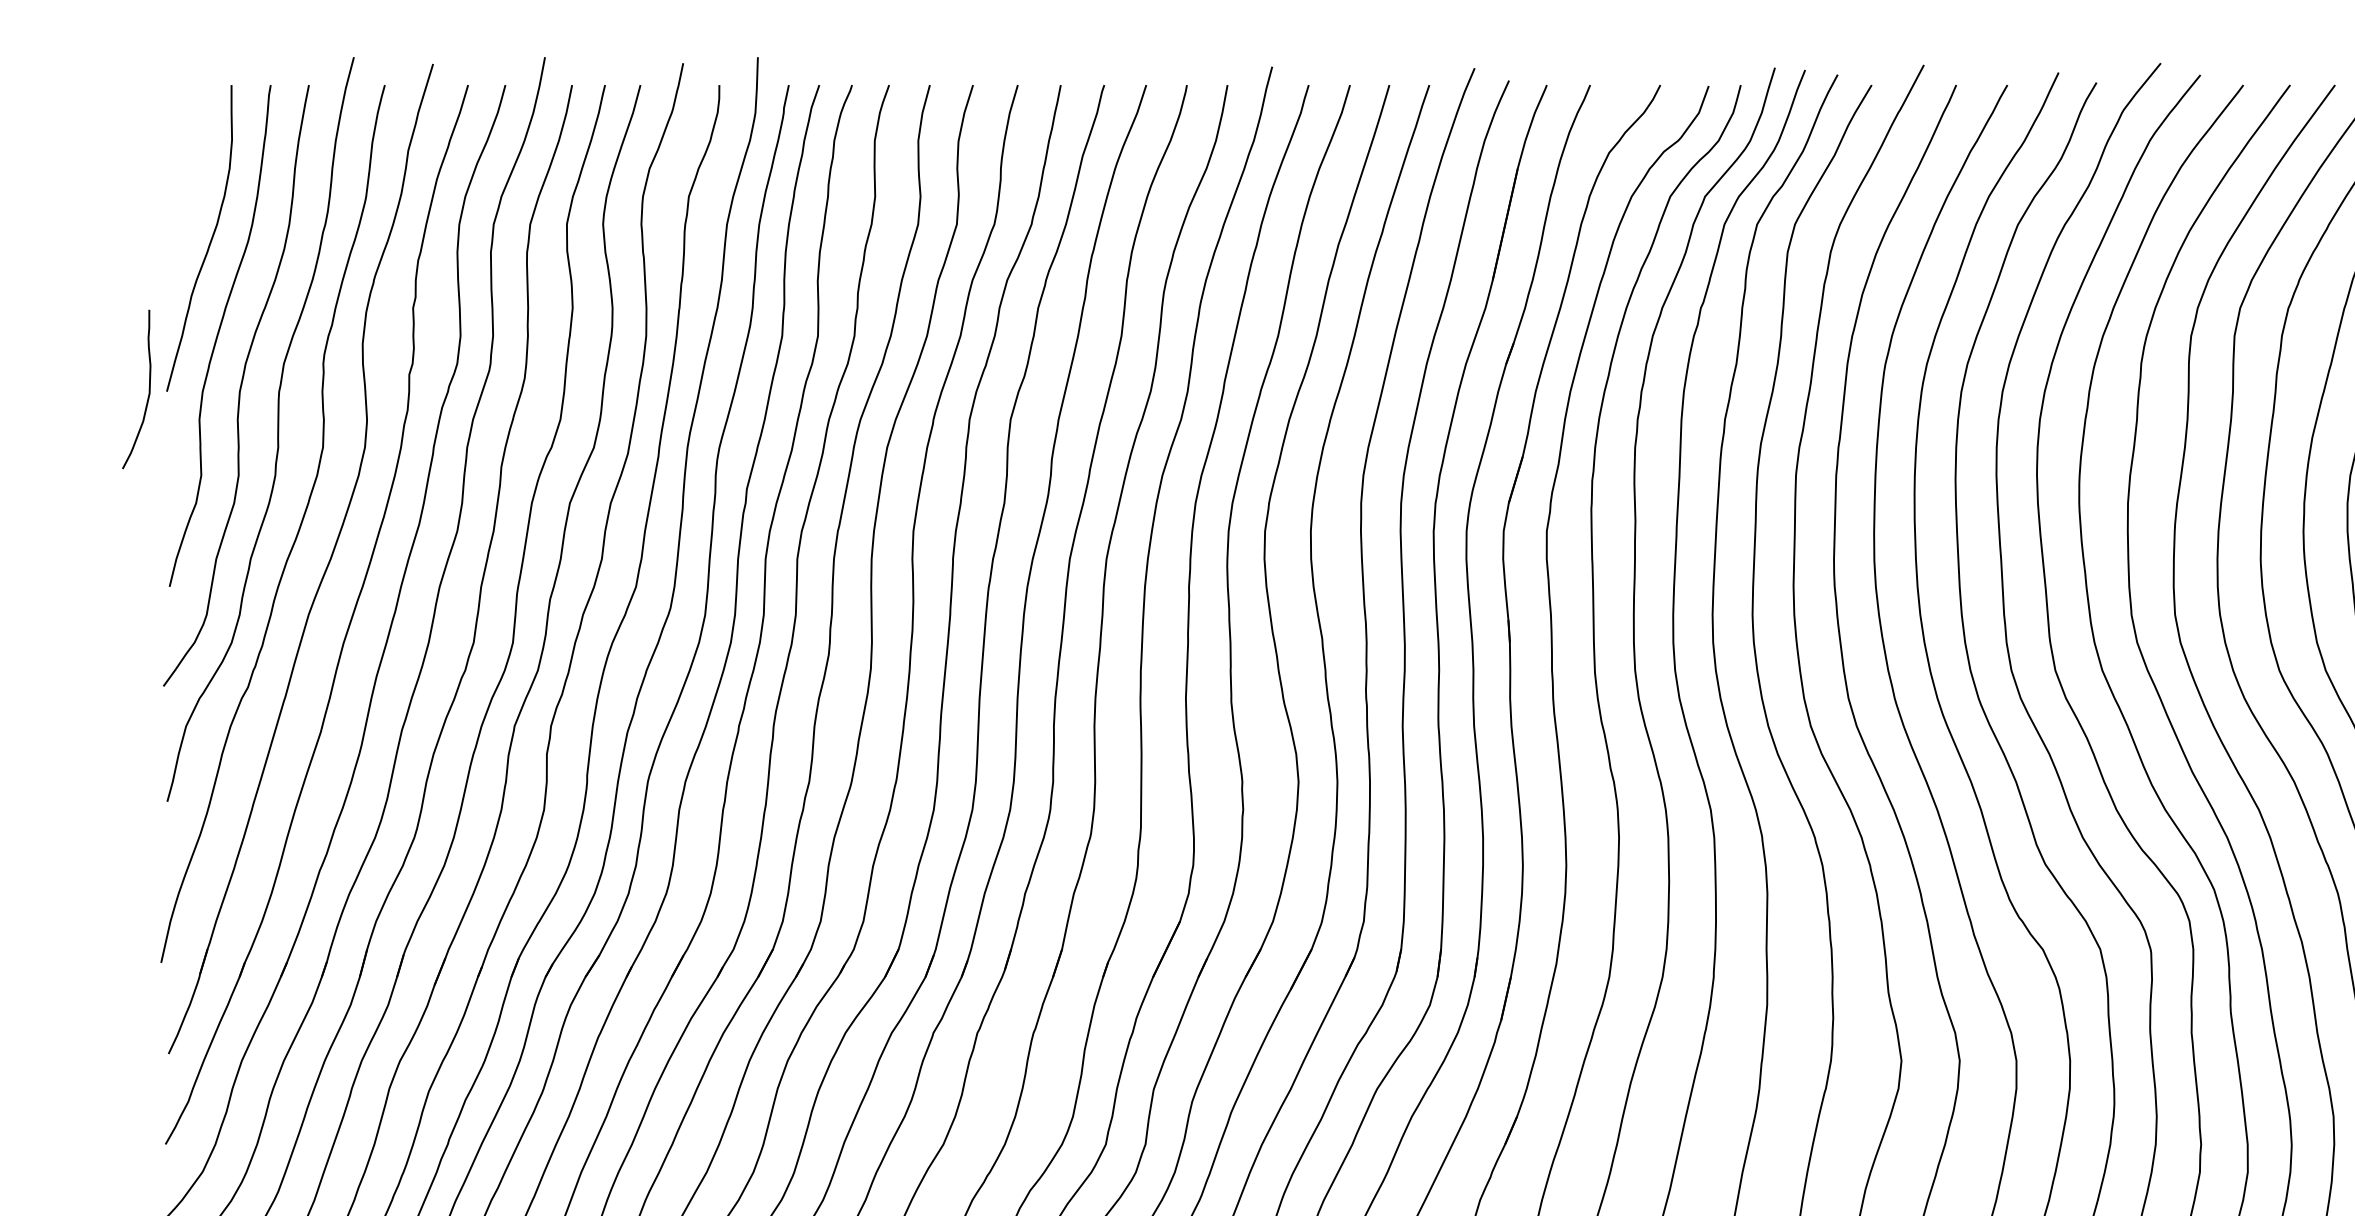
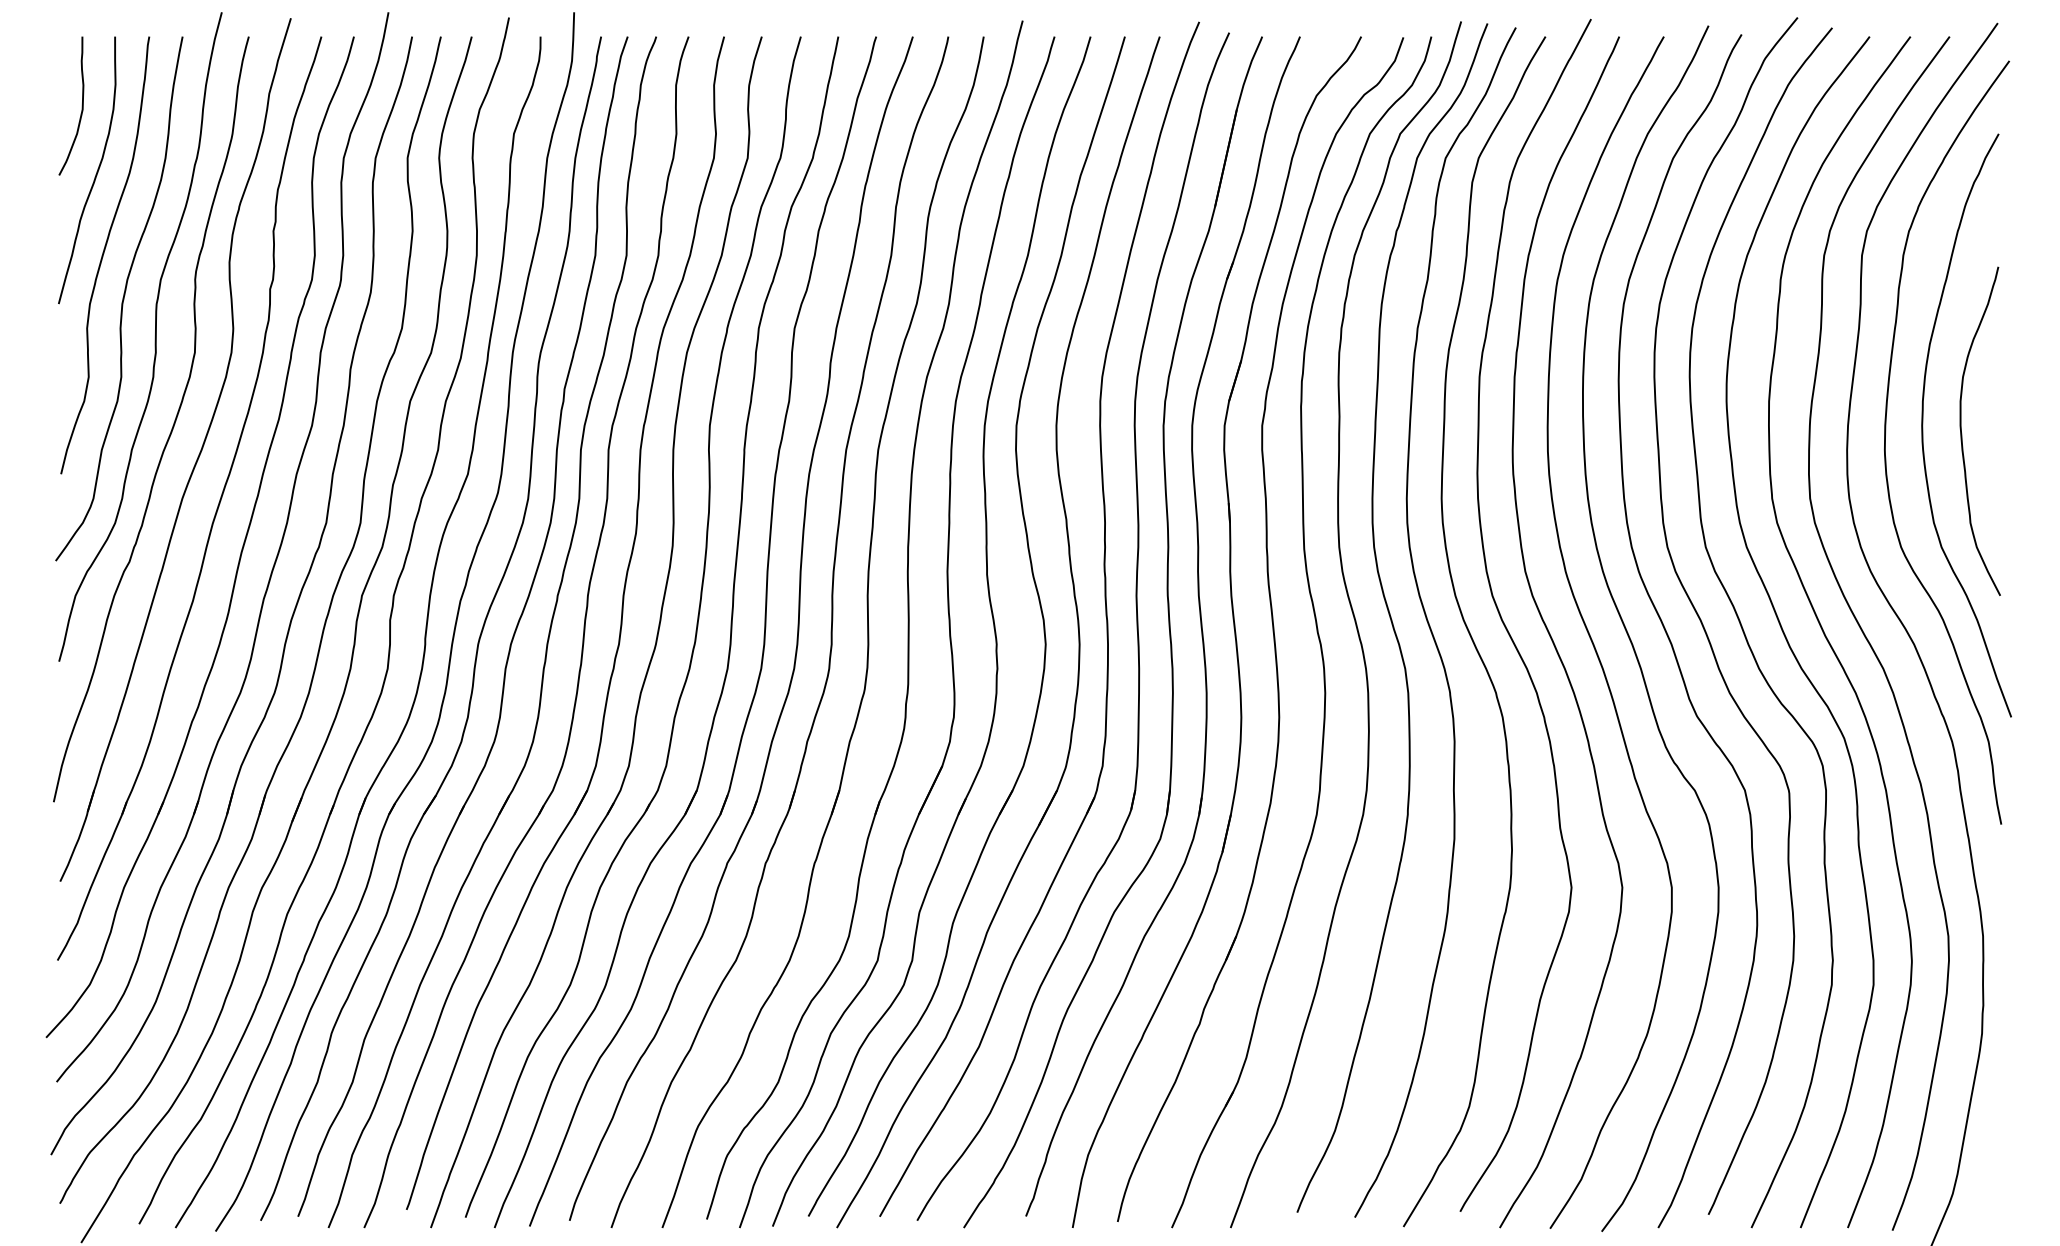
curve: (148, 388) -> (81, 105), moved

